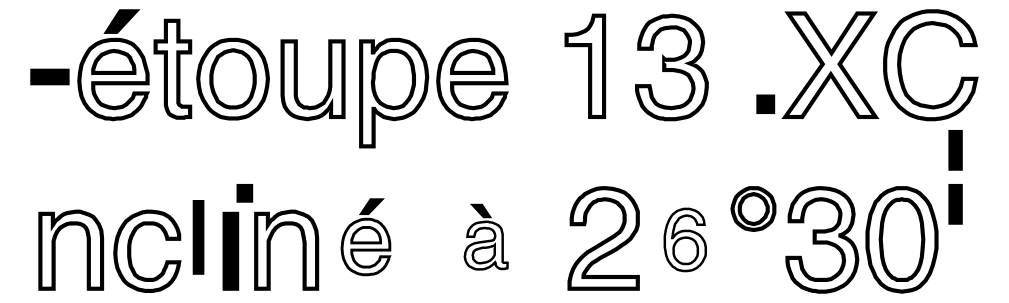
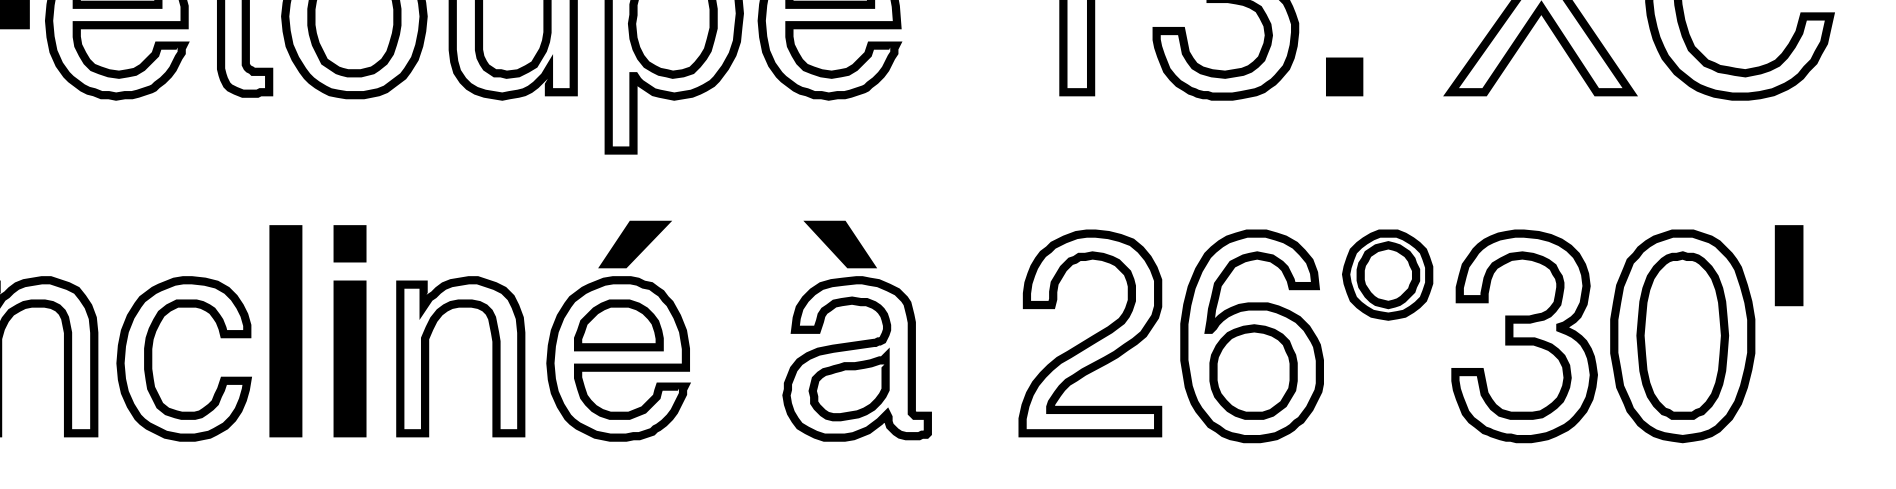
part: (765, 103) -> (1344, 75), moved
part: (955, 150) -> (1788, 158), removed
part: (244, 193) -> (349, 244), moved
part: (365, 236) -> (617, 329), size x1.43
part: (485, 236) -> (855, 329), size x1.67
part: (198, 237) -> (285, 331), size x1.43
part: (685, 239) -> (1252, 335), size x1.67

